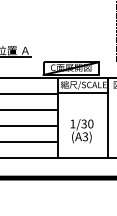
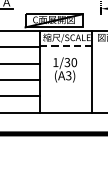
line: (83, 93) -> (66, 46), solid -> dashed
text: (81, 131) -> (64, 70), moved

